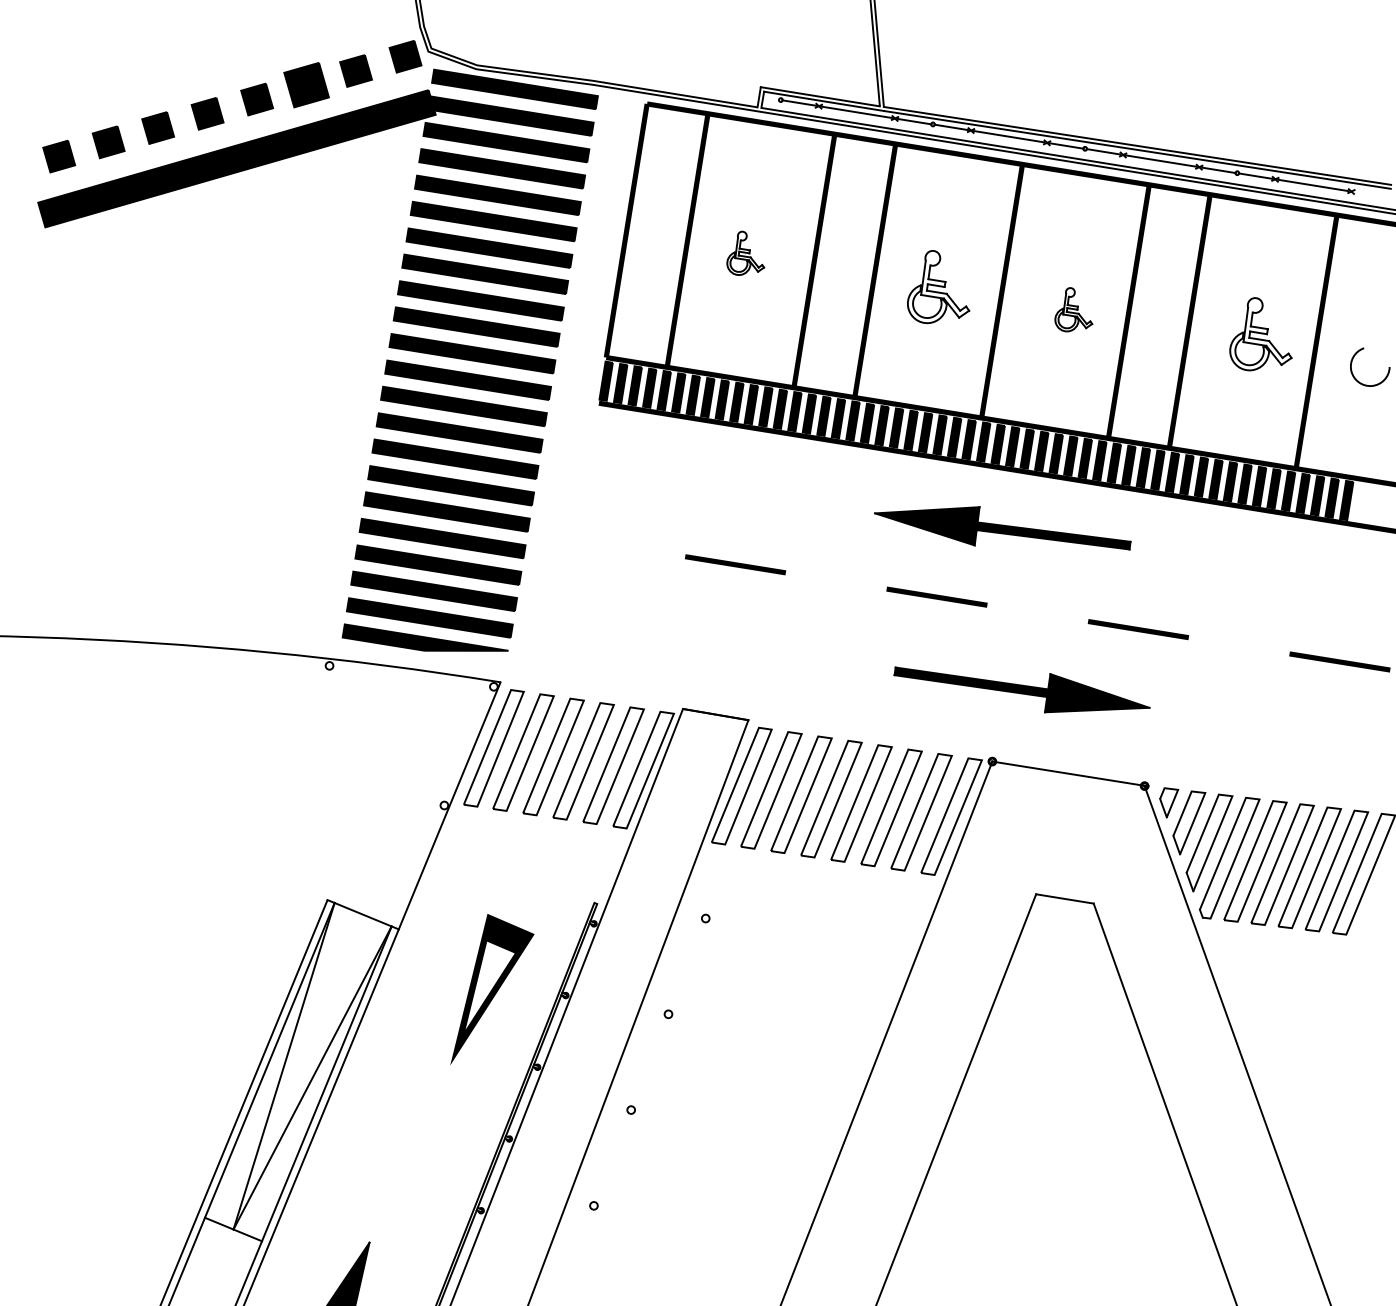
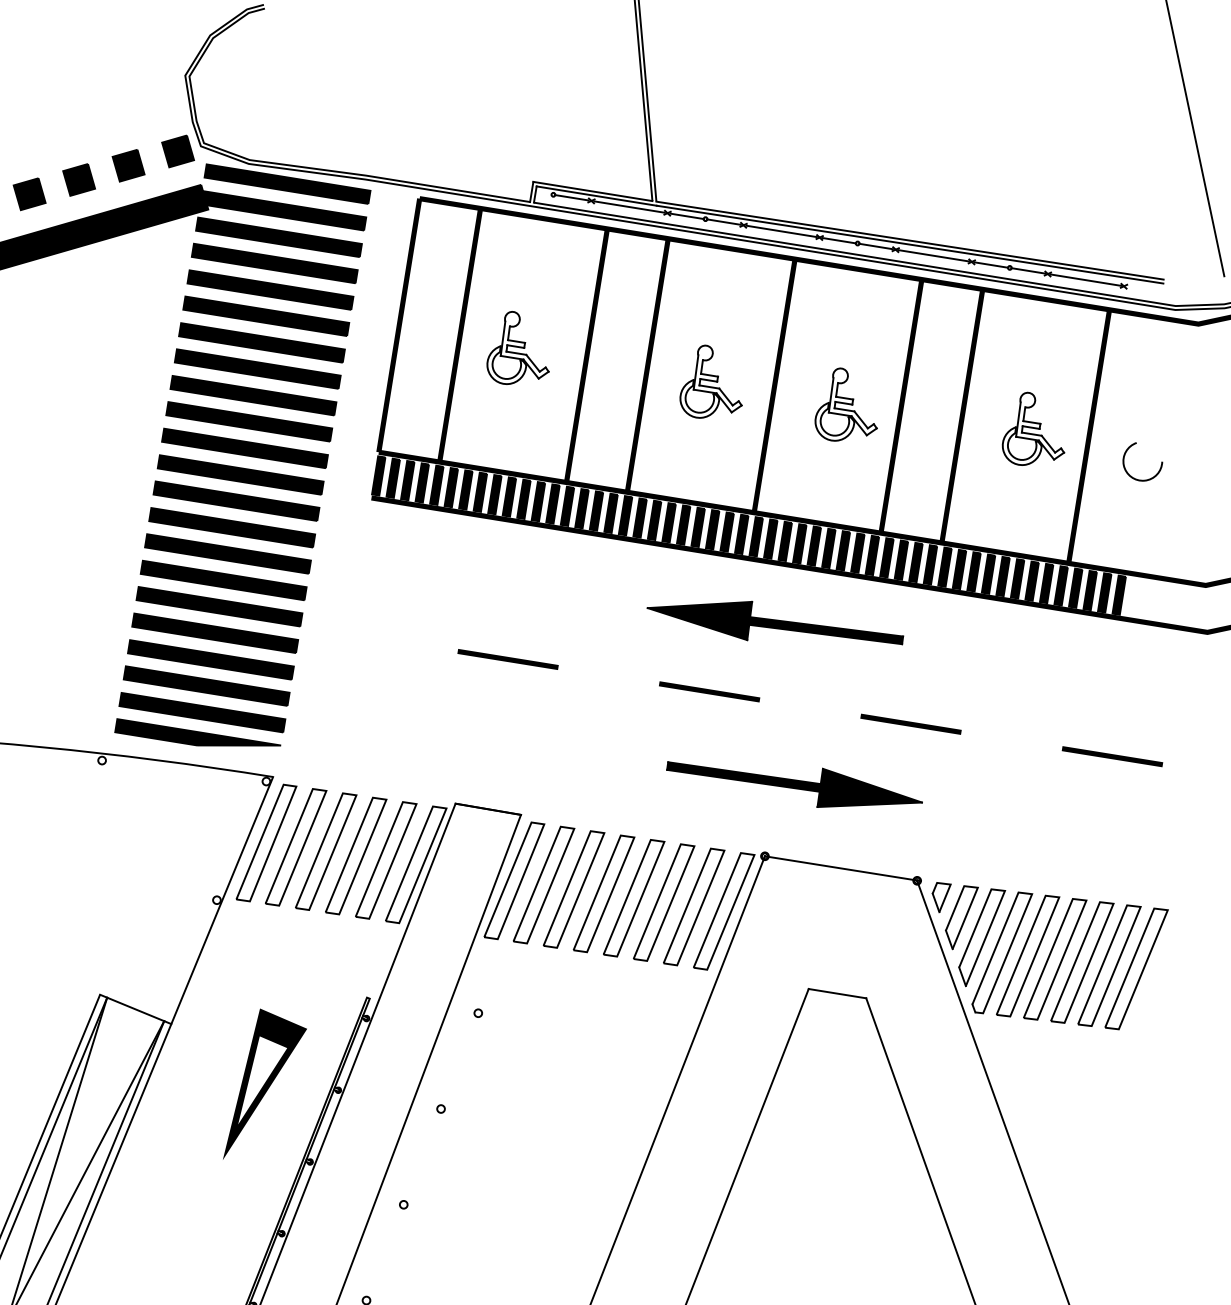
part: (306, 85) -> (79, 180), size x0.71
part: (745, 253) -> (518, 348), size x1.67
part: (1073, 309) -> (846, 404), size x1.67

